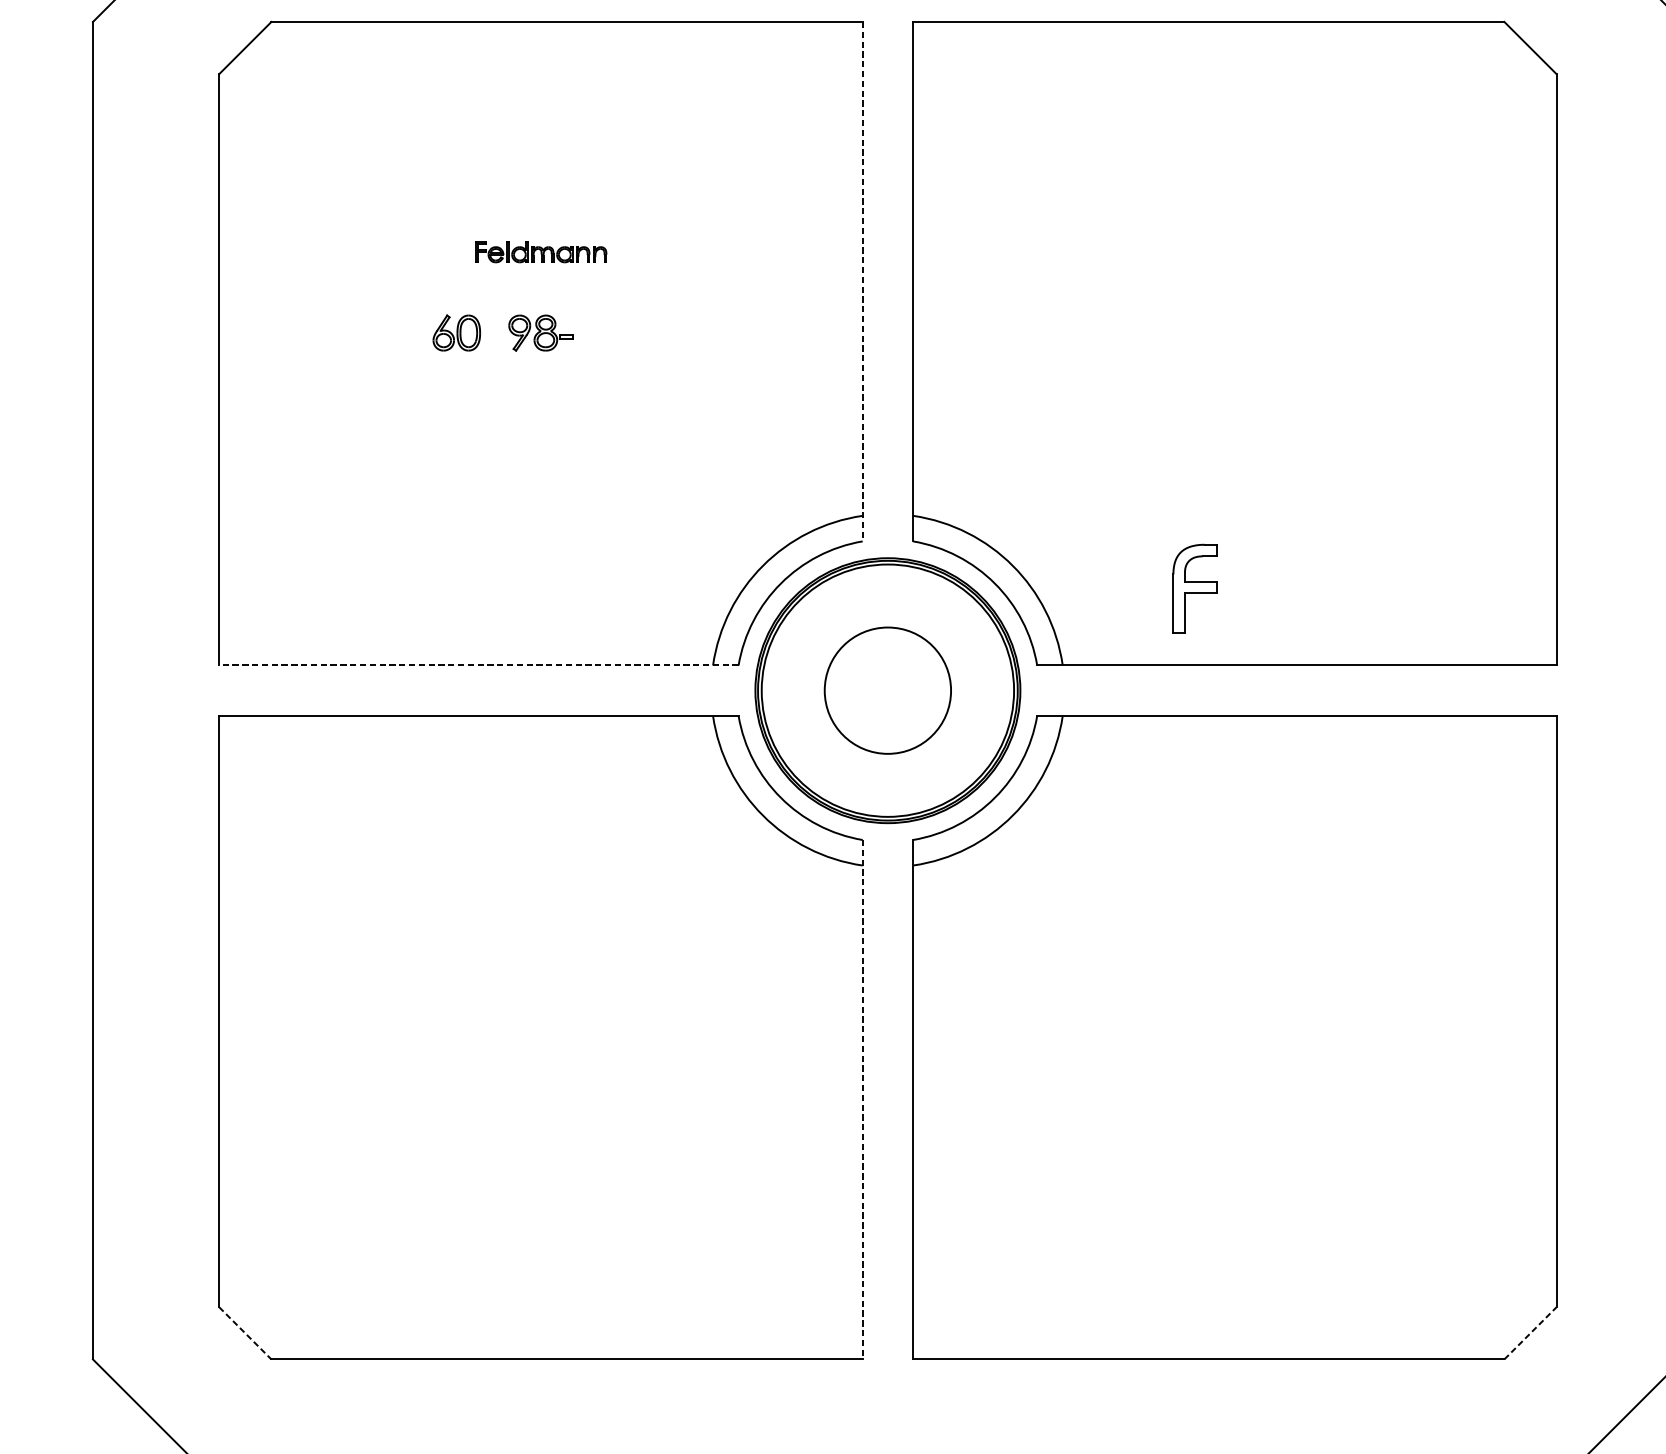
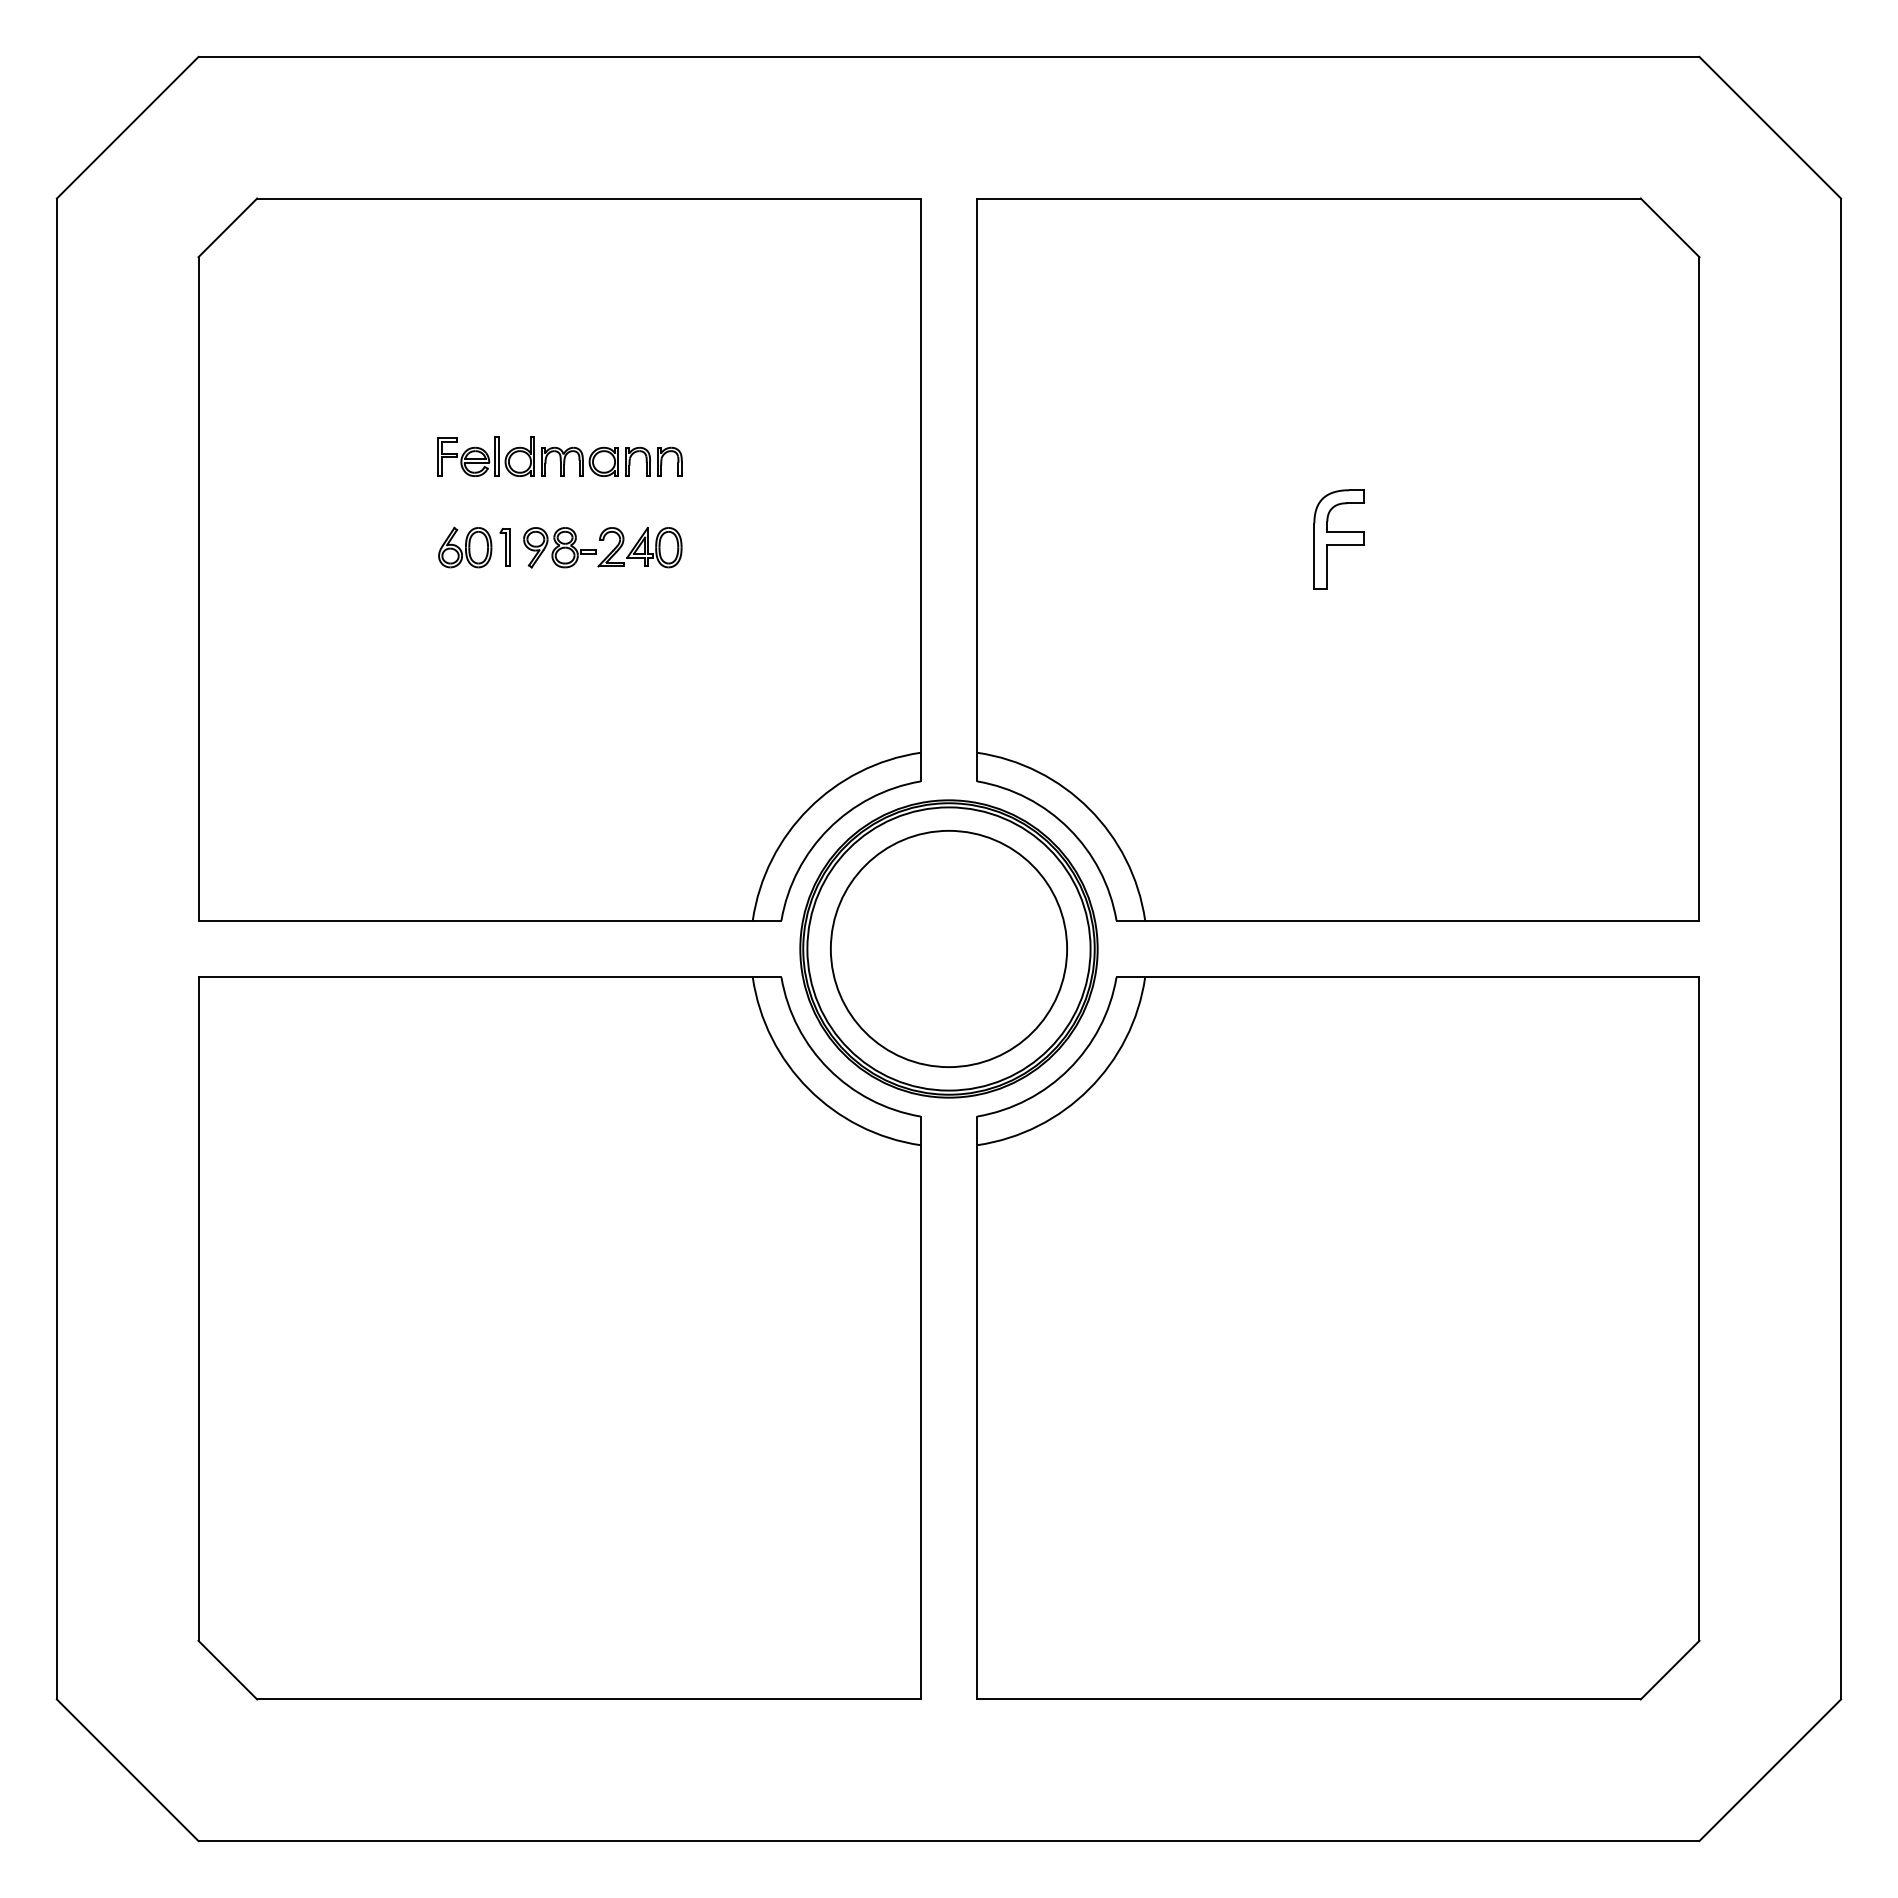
part: (540, 251) -> (559, 456), size x1.67
line: (862, 282) -> (920, 490), dashed -> solid
part: (491, 332) -> (504, 546), added
part: (612, 332) -> (639, 547), added
part: (1194, 588) -> (1338, 539), moved
line: (478, 665) -> (489, 920), dashed -> solid
circle: (887, 690) -> (948, 948), size x1.67
line: (862, 1100) -> (920, 1408), dashed -> solid
line: (1530, 1332) -> (1670, 1669), dashed -> solid
line: (245, 1333) -> (228, 1670), dashed -> solid

